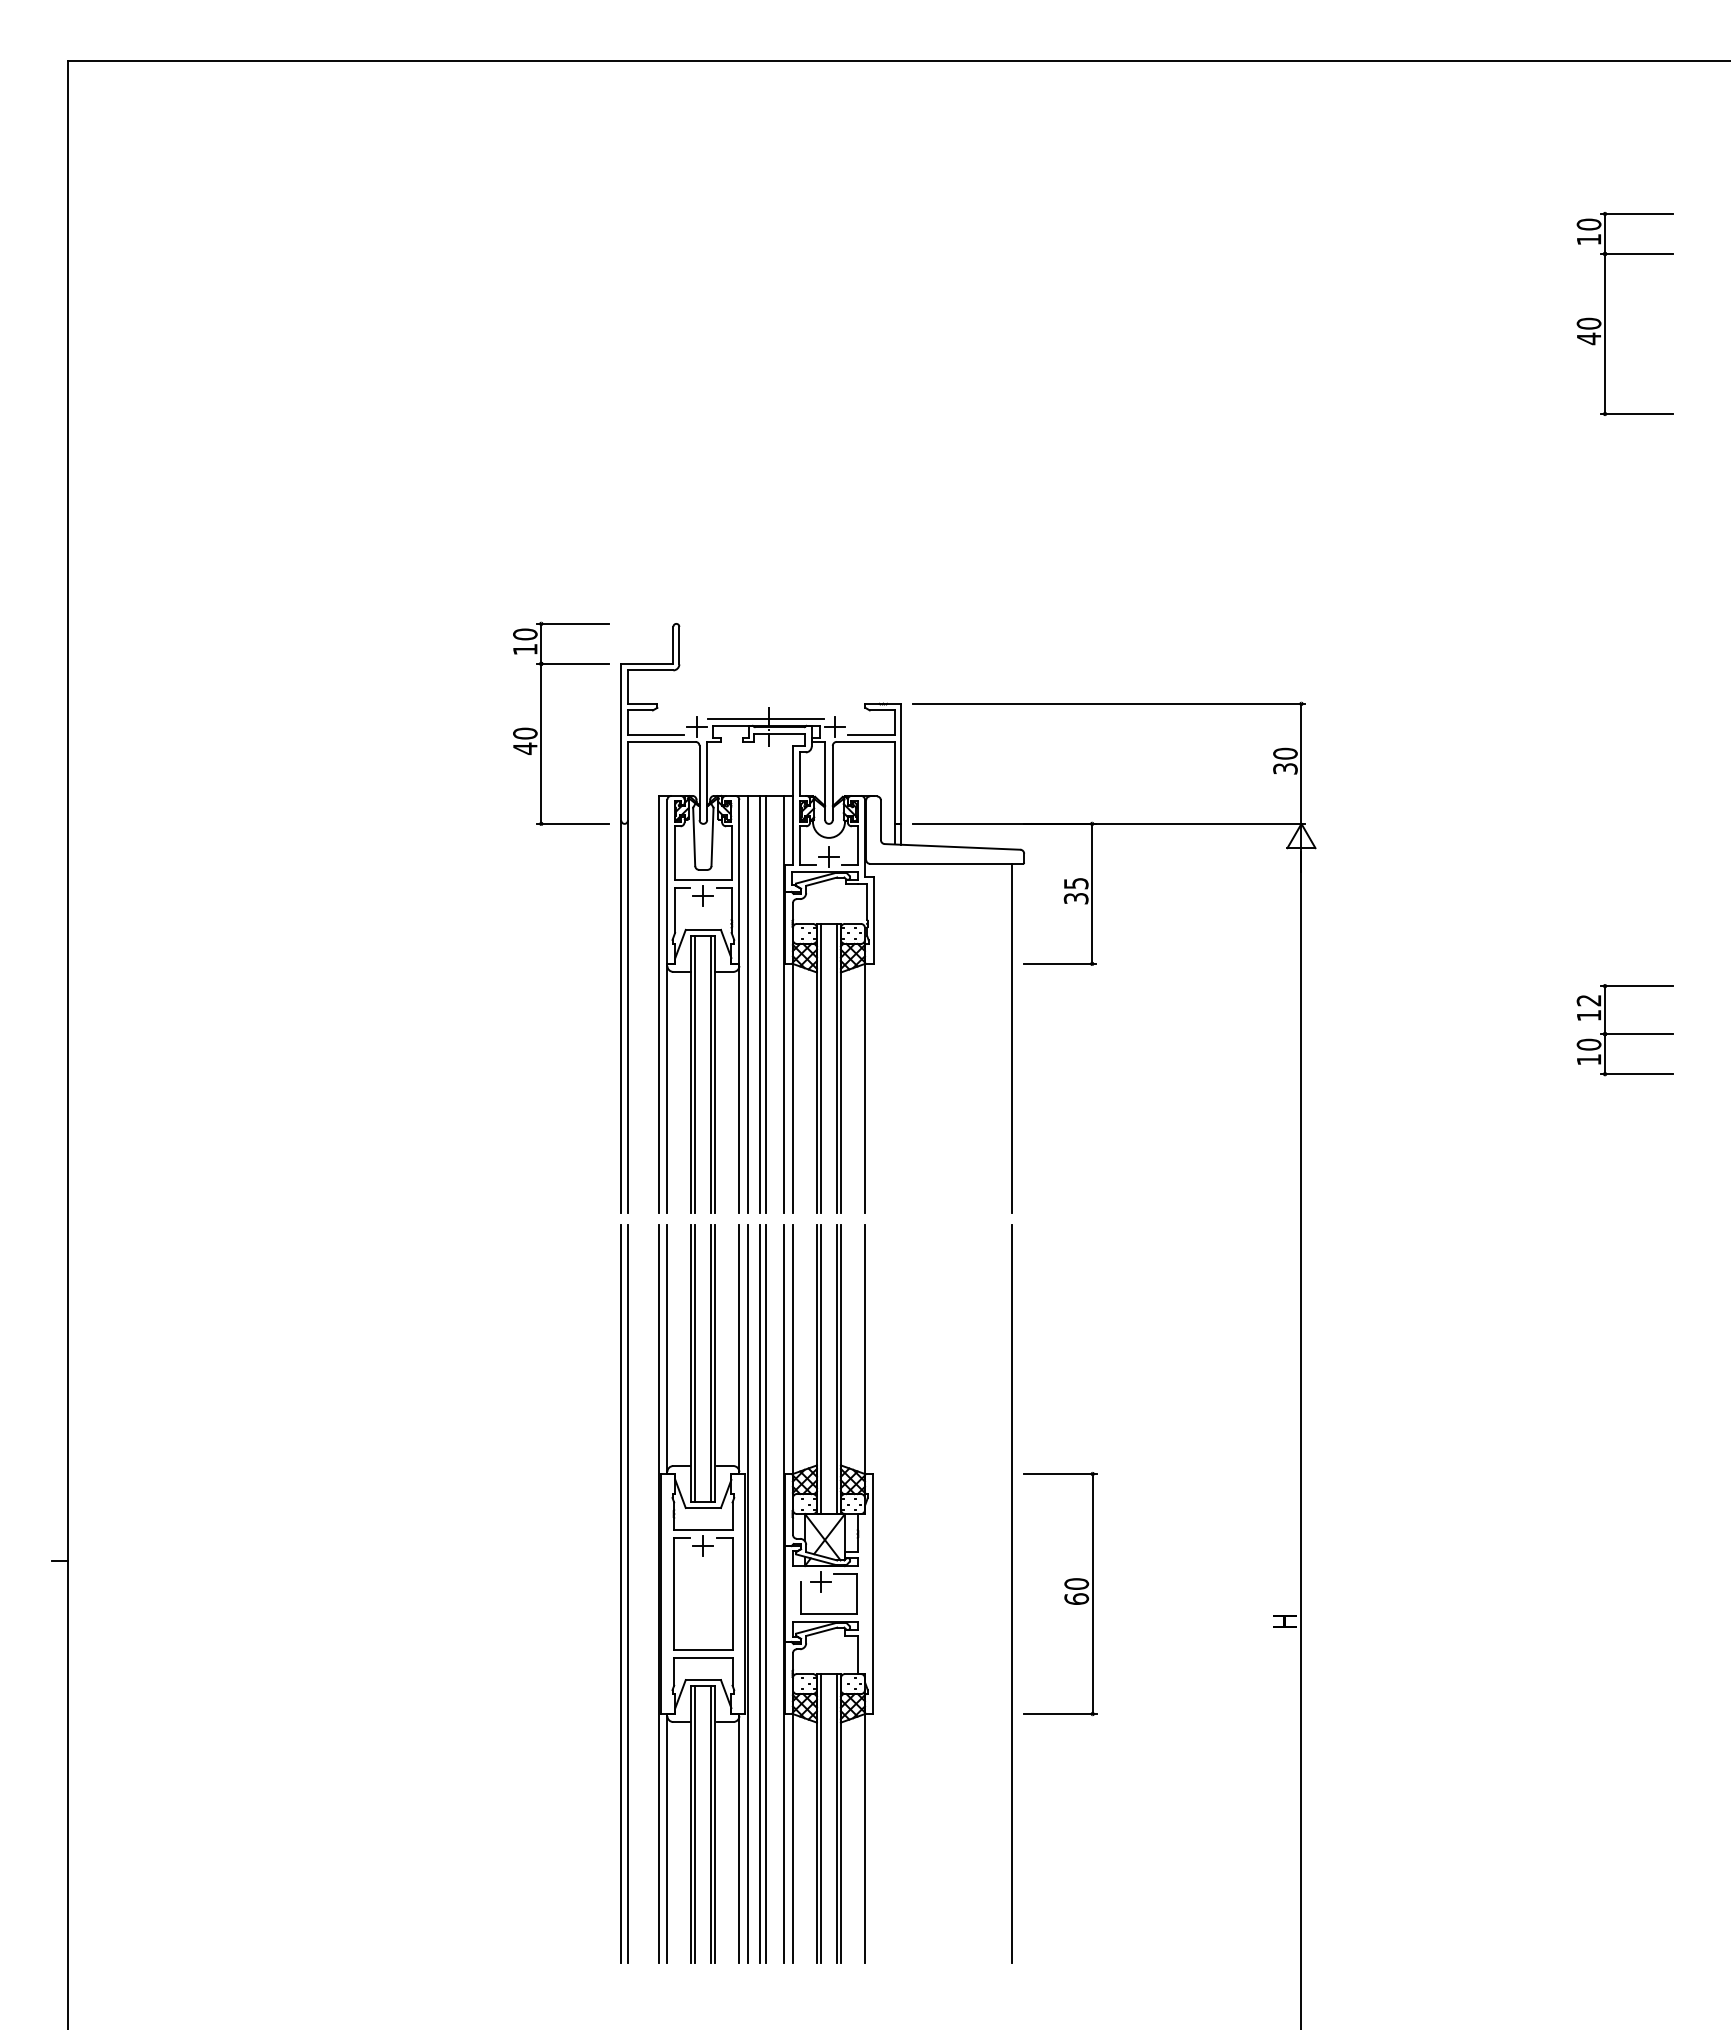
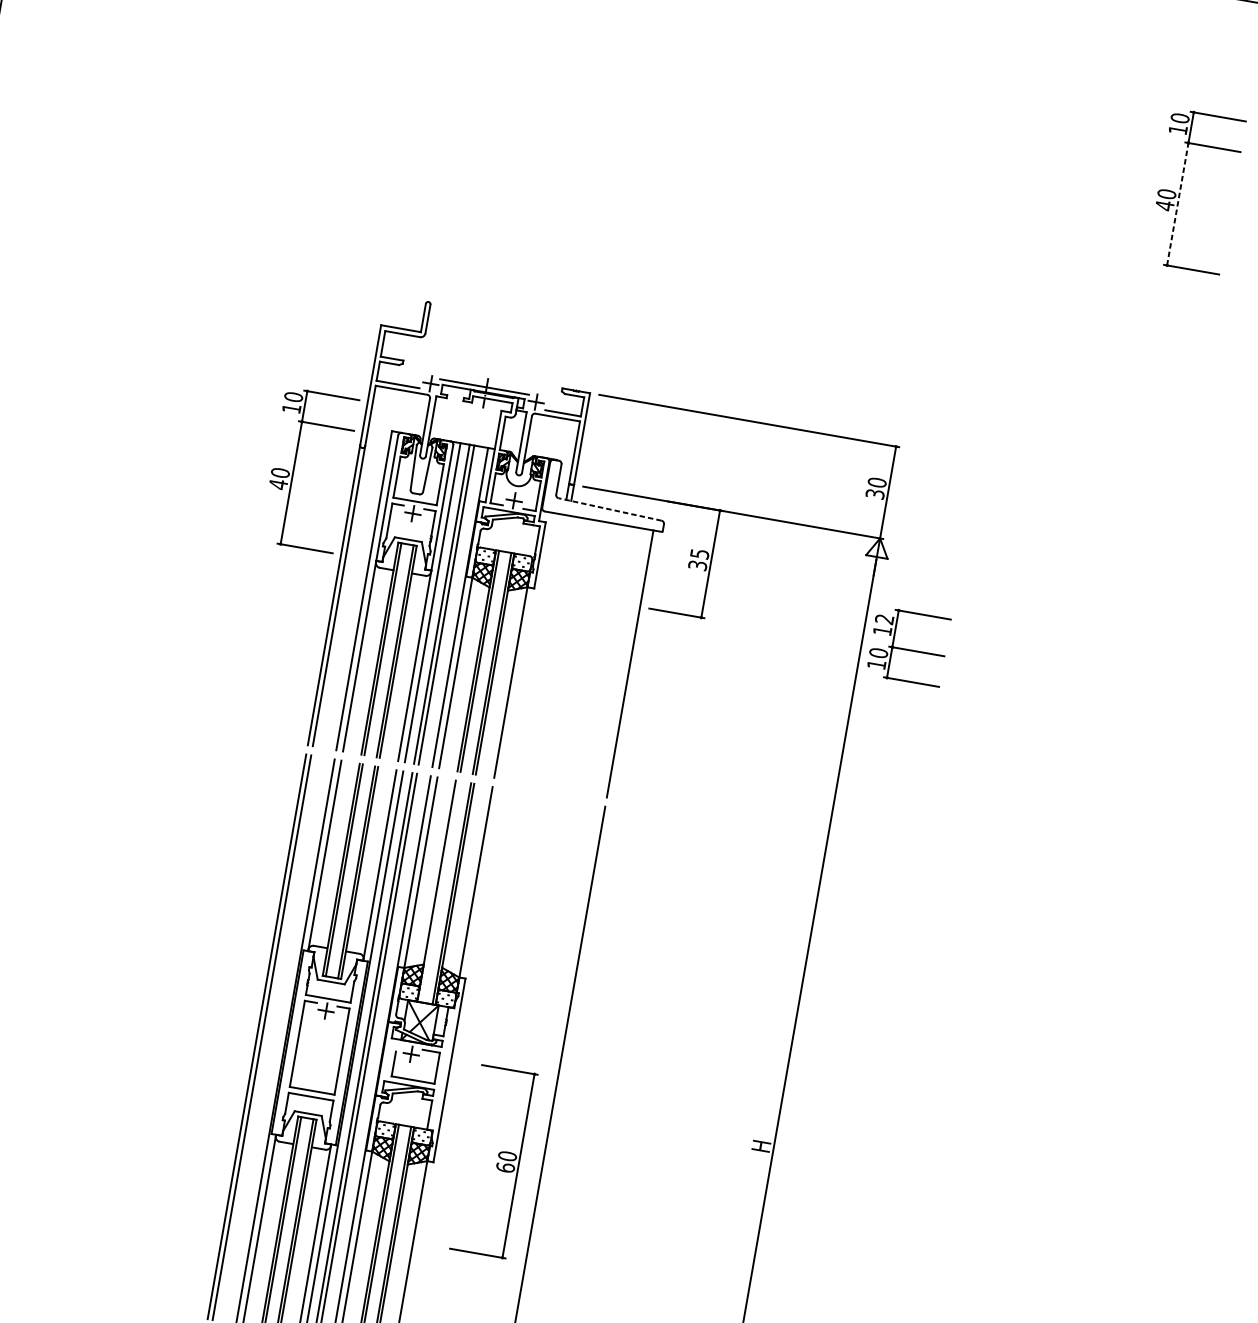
line: (1605, 333) -> (1178, 203), solid -> dashed
part: (541, 723) -> (294, 467), moved
line: (952, 846) -> (610, 509), solid -> dashed
part: (1624, 1030) -> (907, 647), moved
line: (820, 1369) -> (439, 891), removed
part: (1060, 1594) -> (493, 1162), moved

